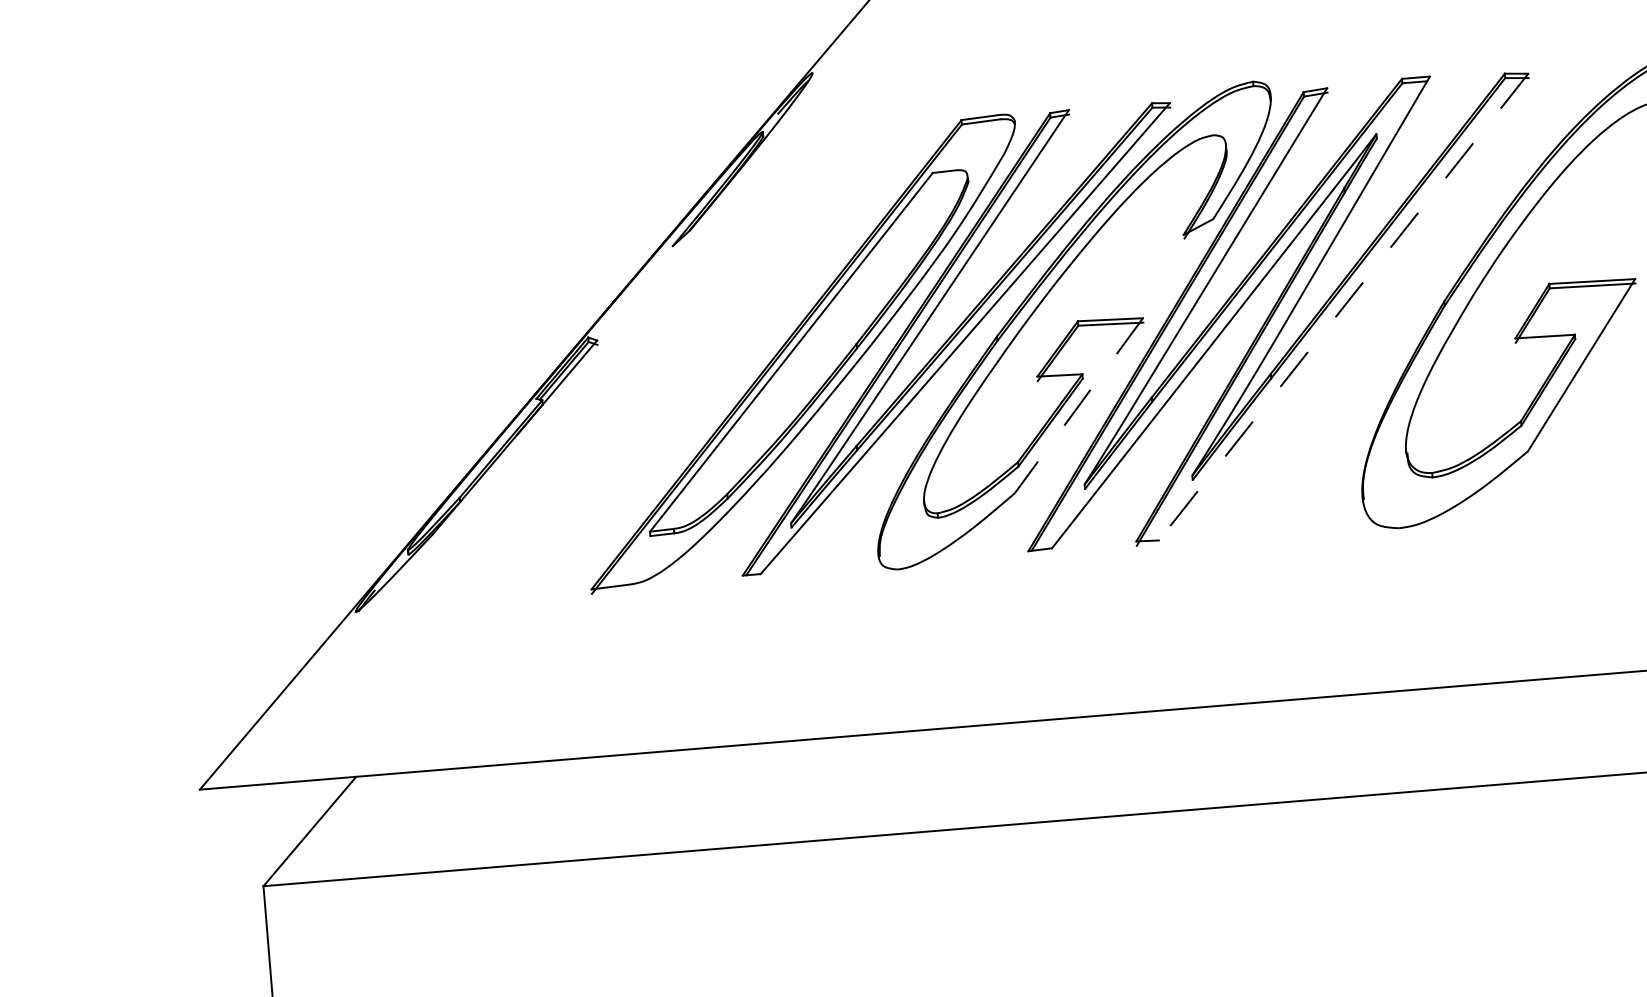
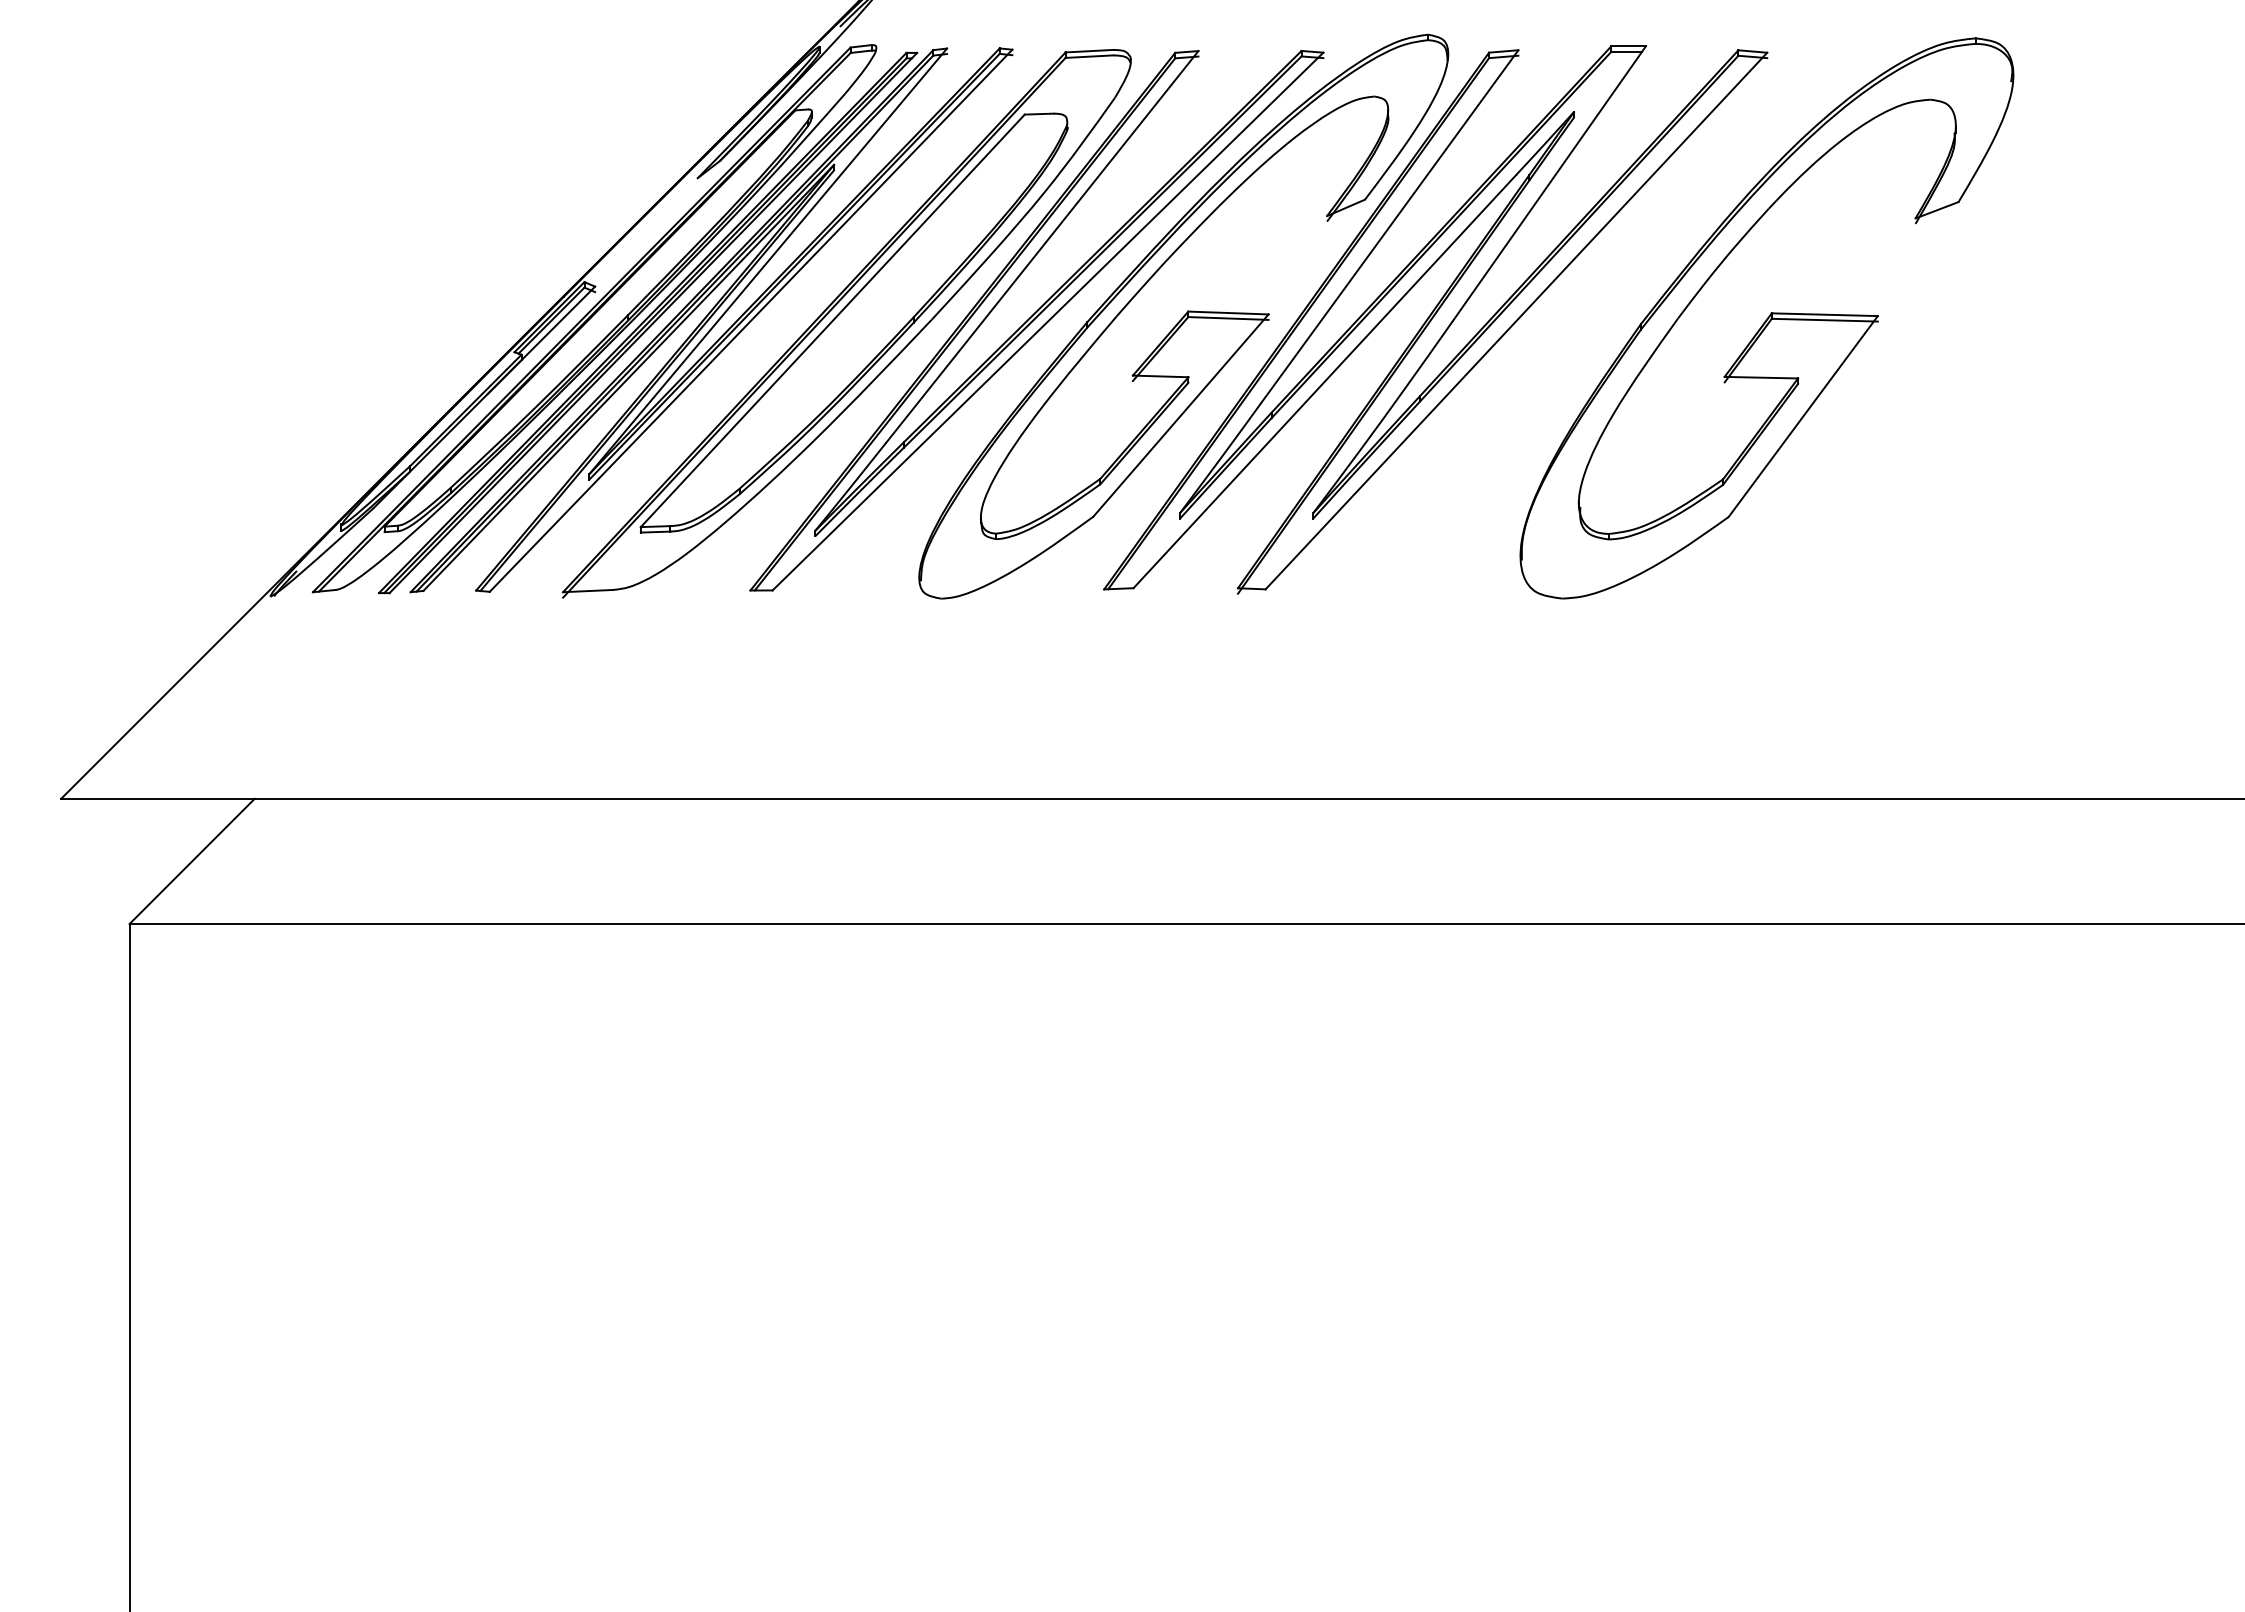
line: (1343, 307) -> (1516, 321), dashed -> solid
part: (653, 362) -> (662, 319), added
line: (1078, 405) -> (1180, 415), dashed -> solid

